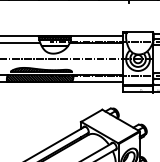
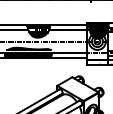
hatch: (139, 43) -> (98, 30), added
hatch: (54, 49) -> (38, 34), added

